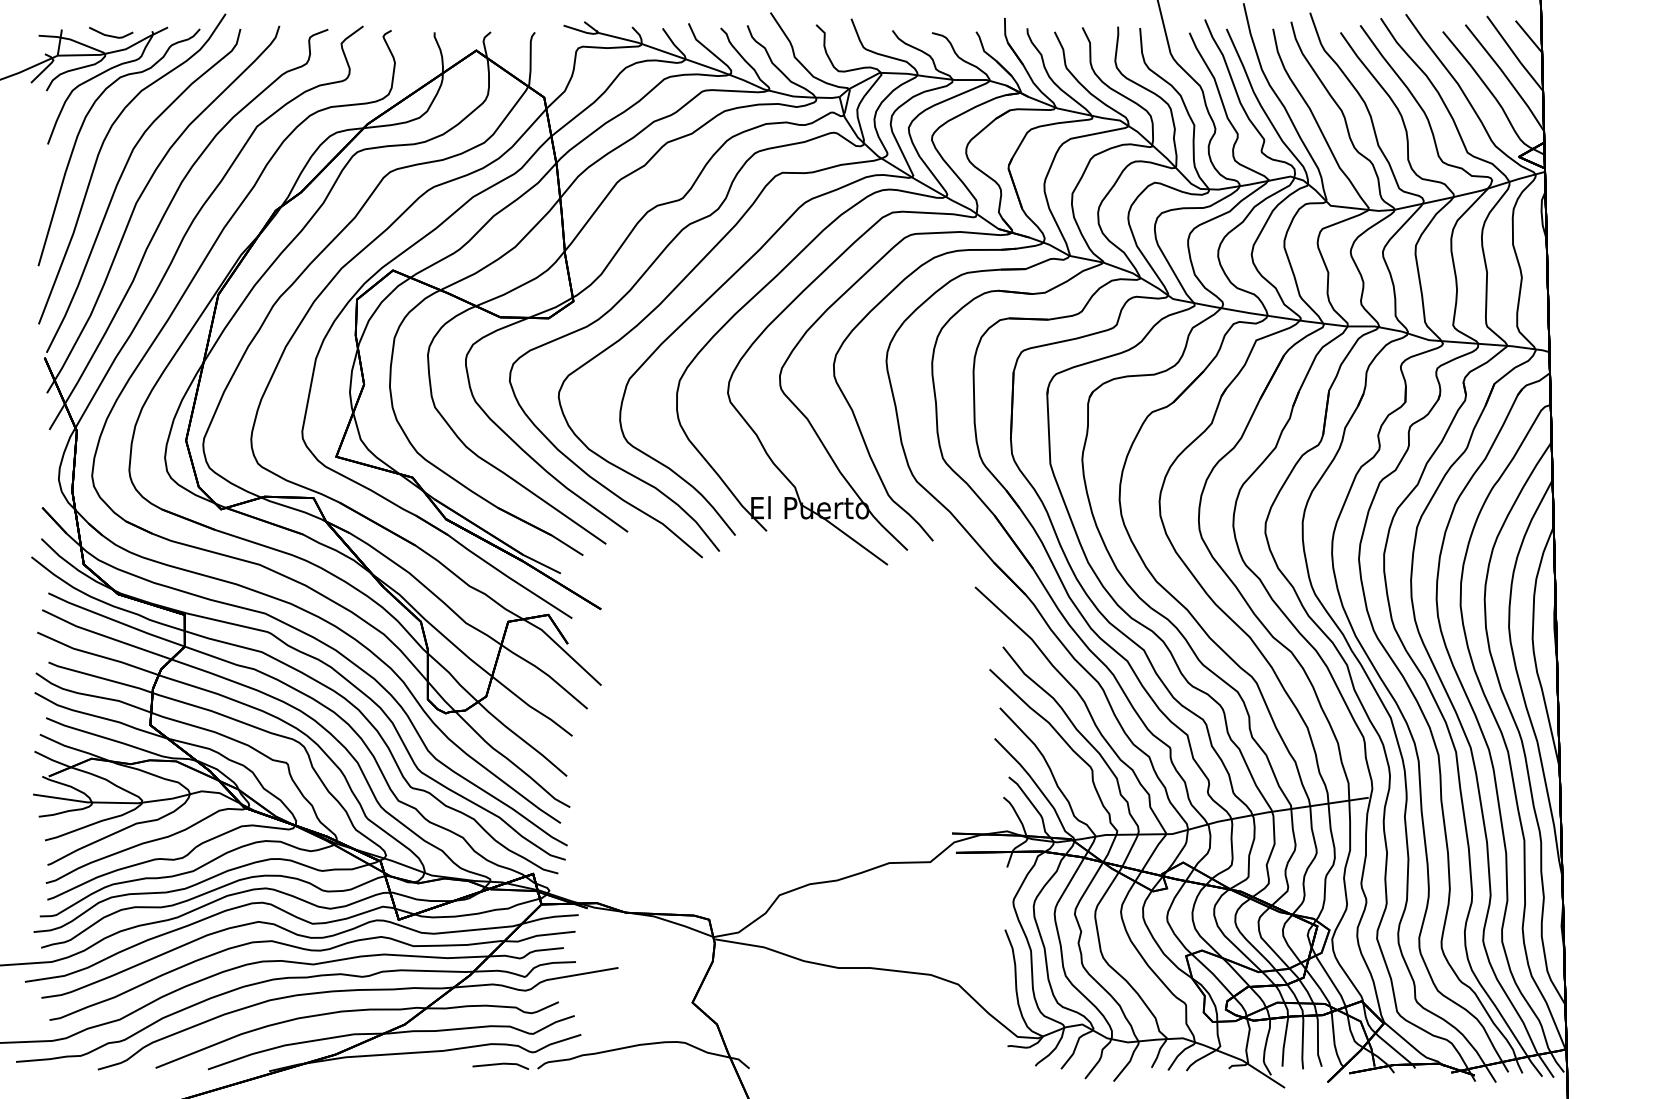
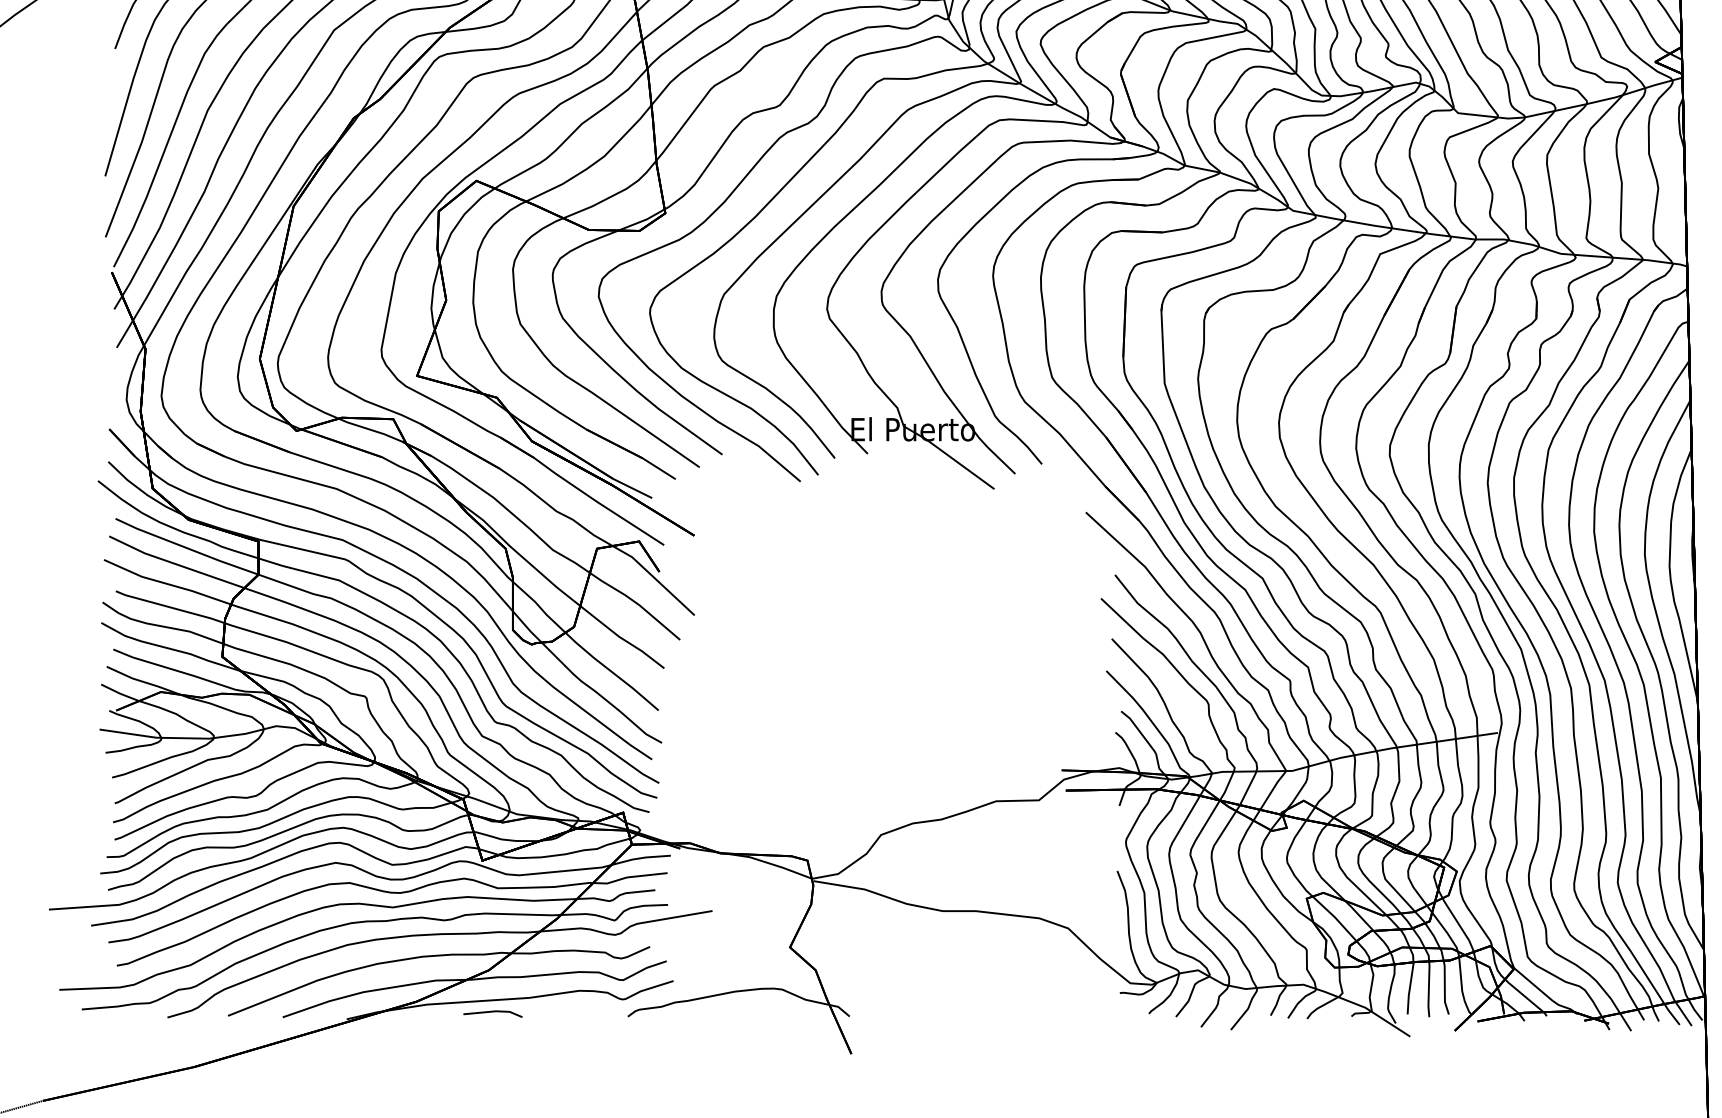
line: (500, 1064) -> (492, 1012), moved

